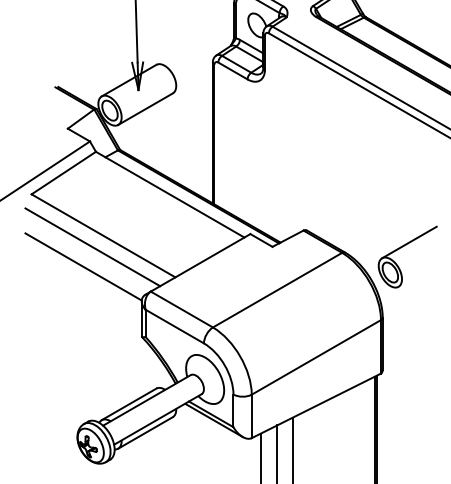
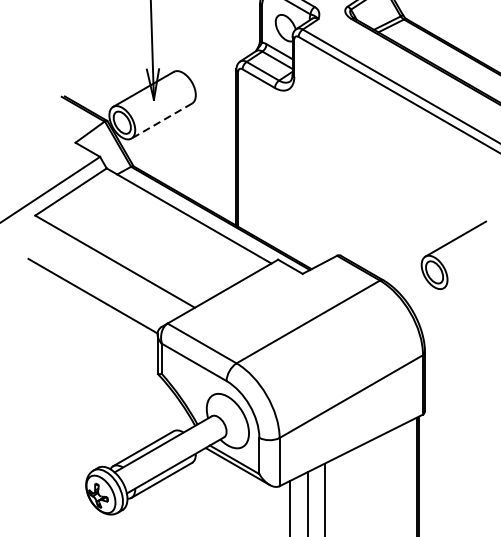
line: (145, 109) -> (161, 121), solid -> dashed
line: (92, 247) -> (102, 274), removed
part: (401, 248) -> (446, 245), moved

